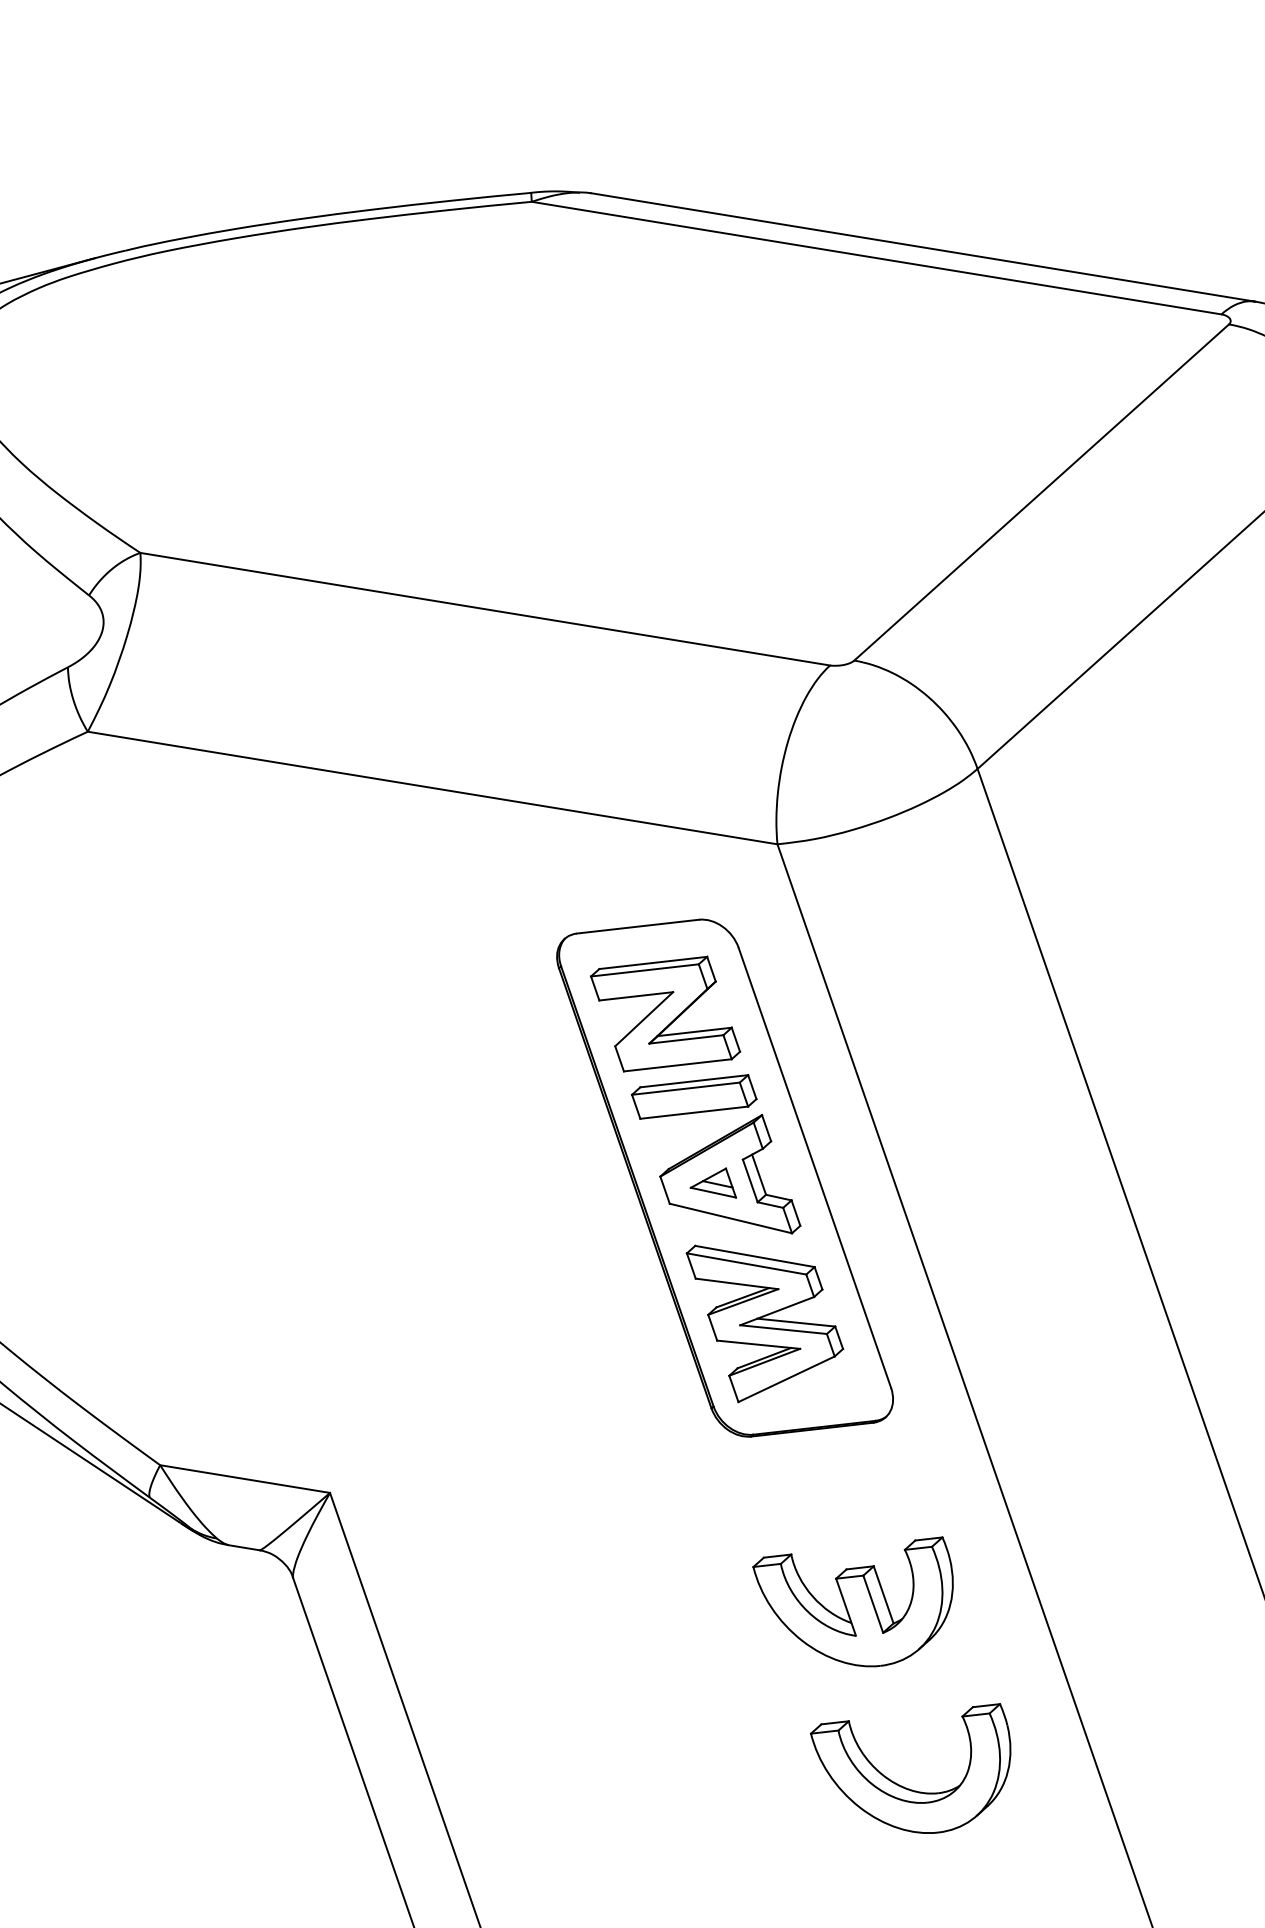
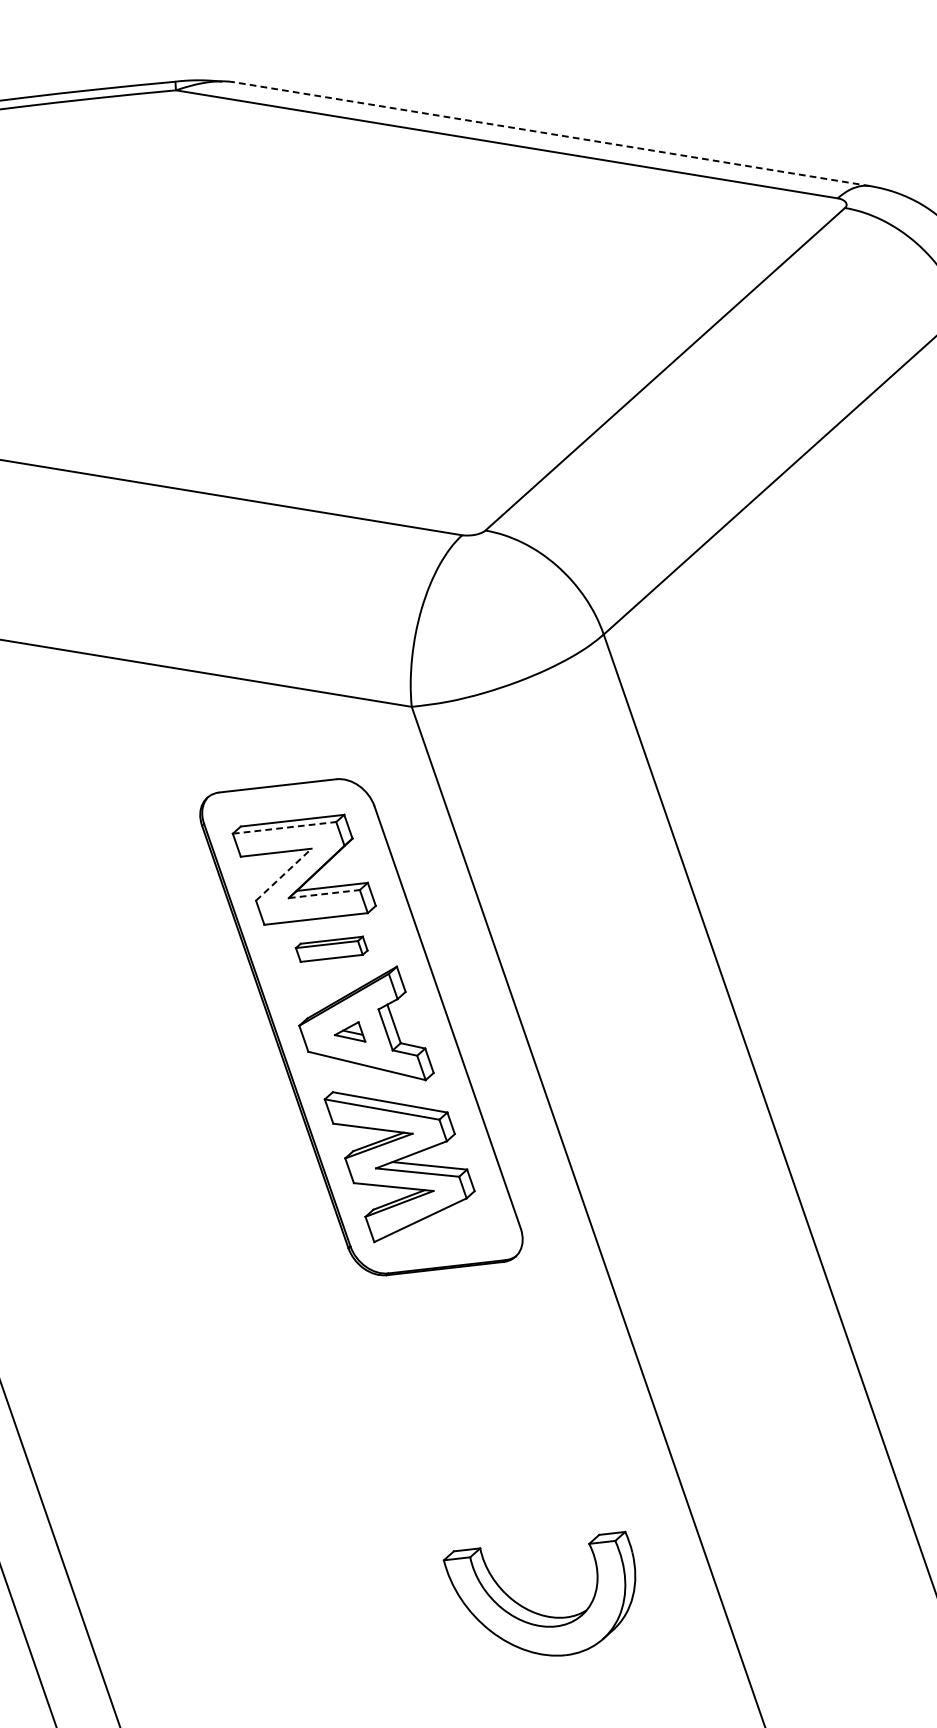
line: (922, 247) -> (550, 134), solid -> dashed
line: (645, 970) -> (285, 827), solid -> dashed
line: (644, 1019) -> (284, 874), solid -> dashed
line: (686, 1039) -> (324, 894), solid -> dashed
part: (693, 1096) -> (331, 948), size x0.6
part: (712, 1182) -> (349, 1031), size x0.7
part: (852, 1601) -> (483, 1433), removed

